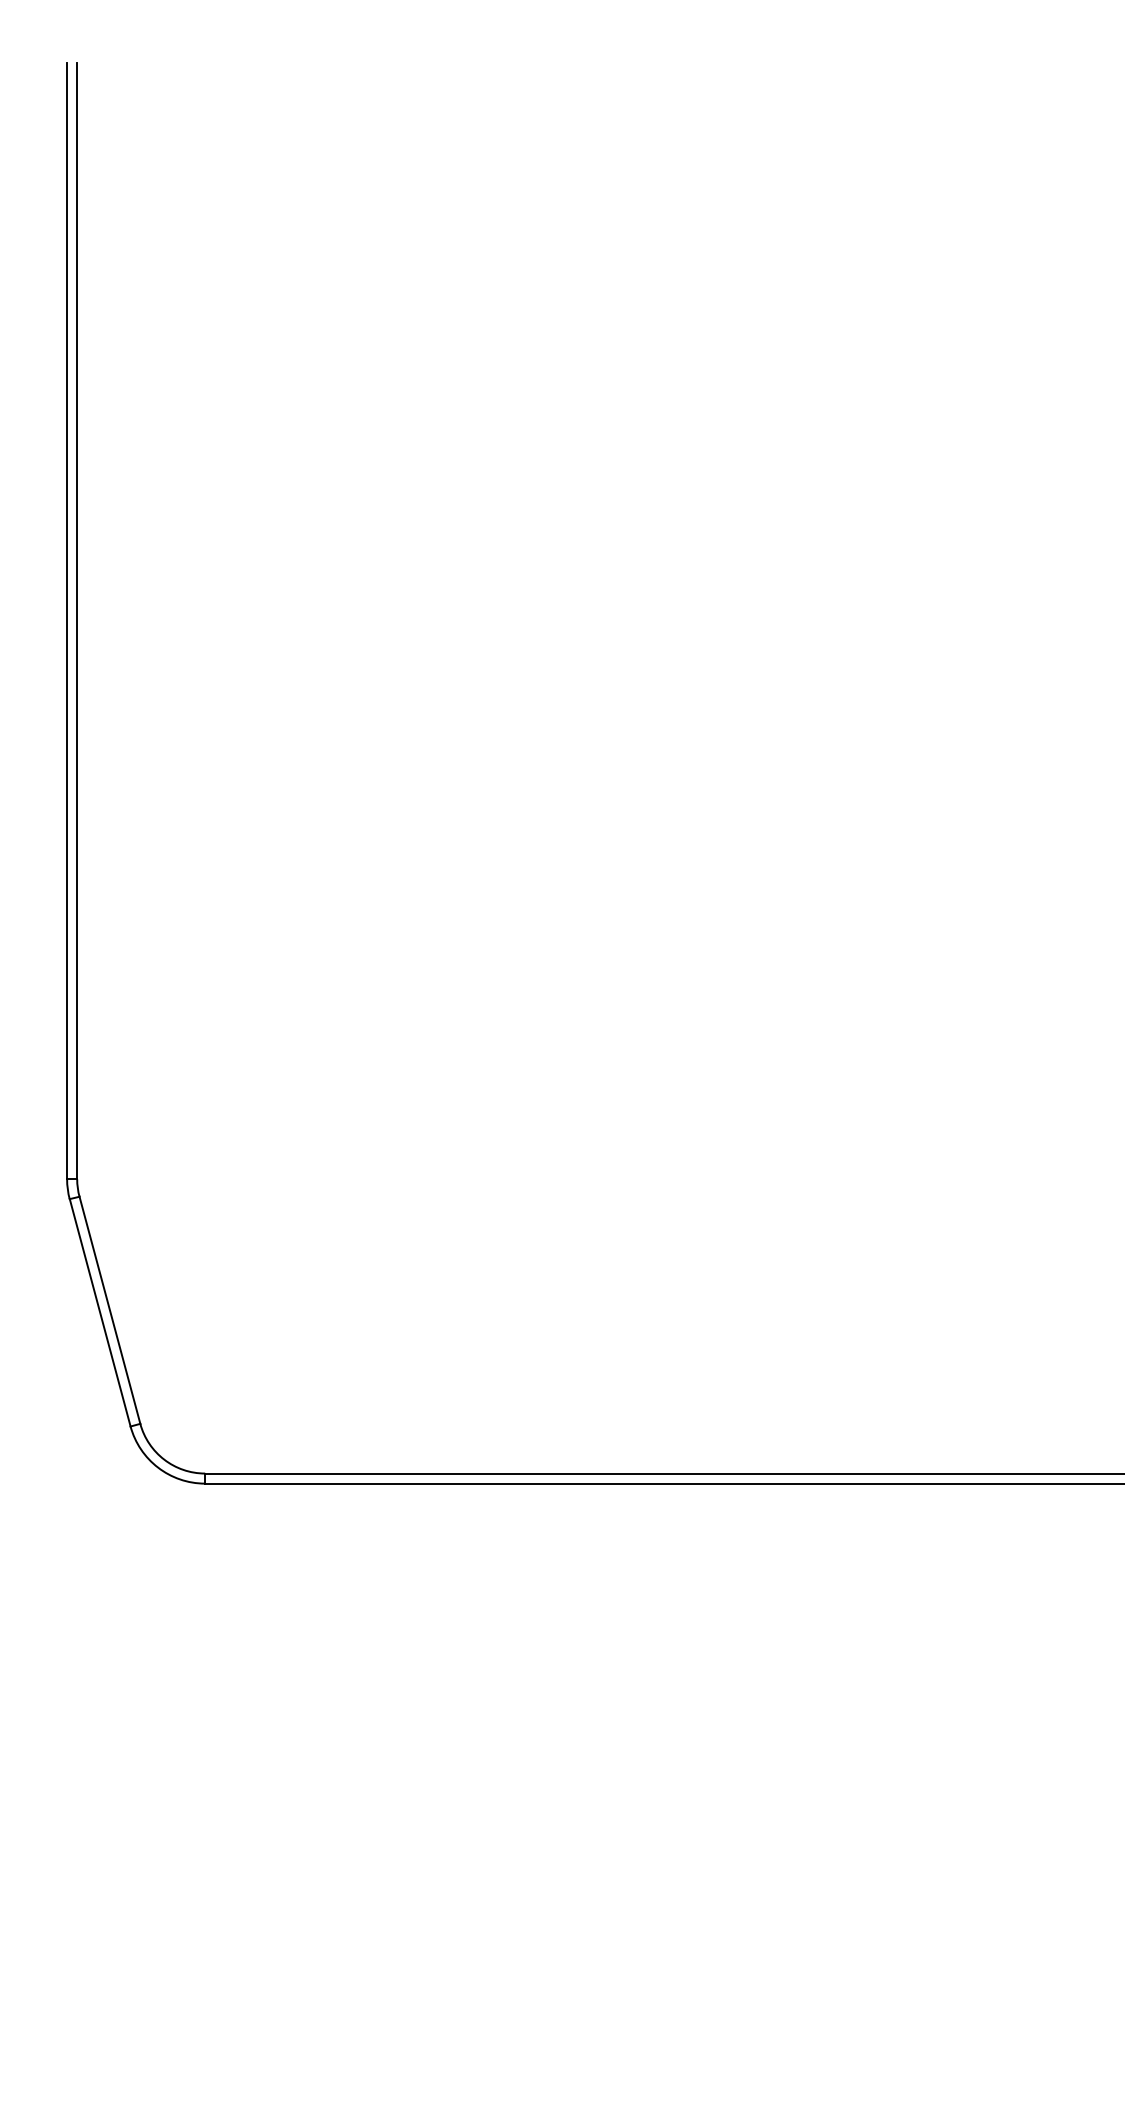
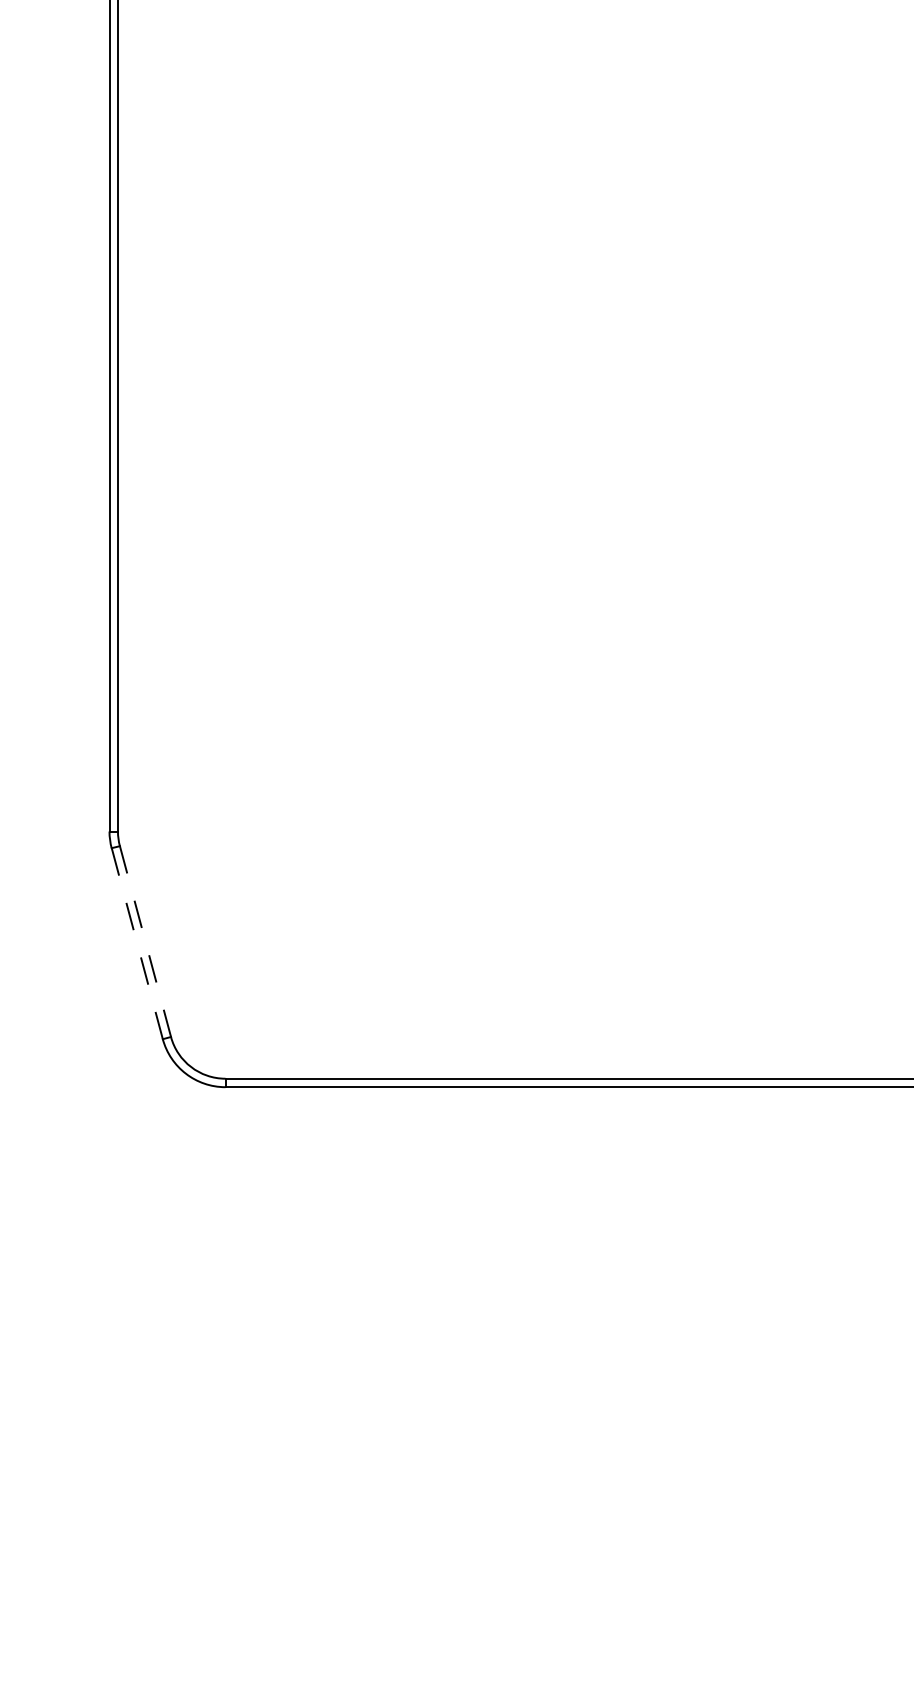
line: (109, 1310) -> (145, 941), solid -> dashed
line: (100, 1312) -> (137, 943), solid -> dashed

